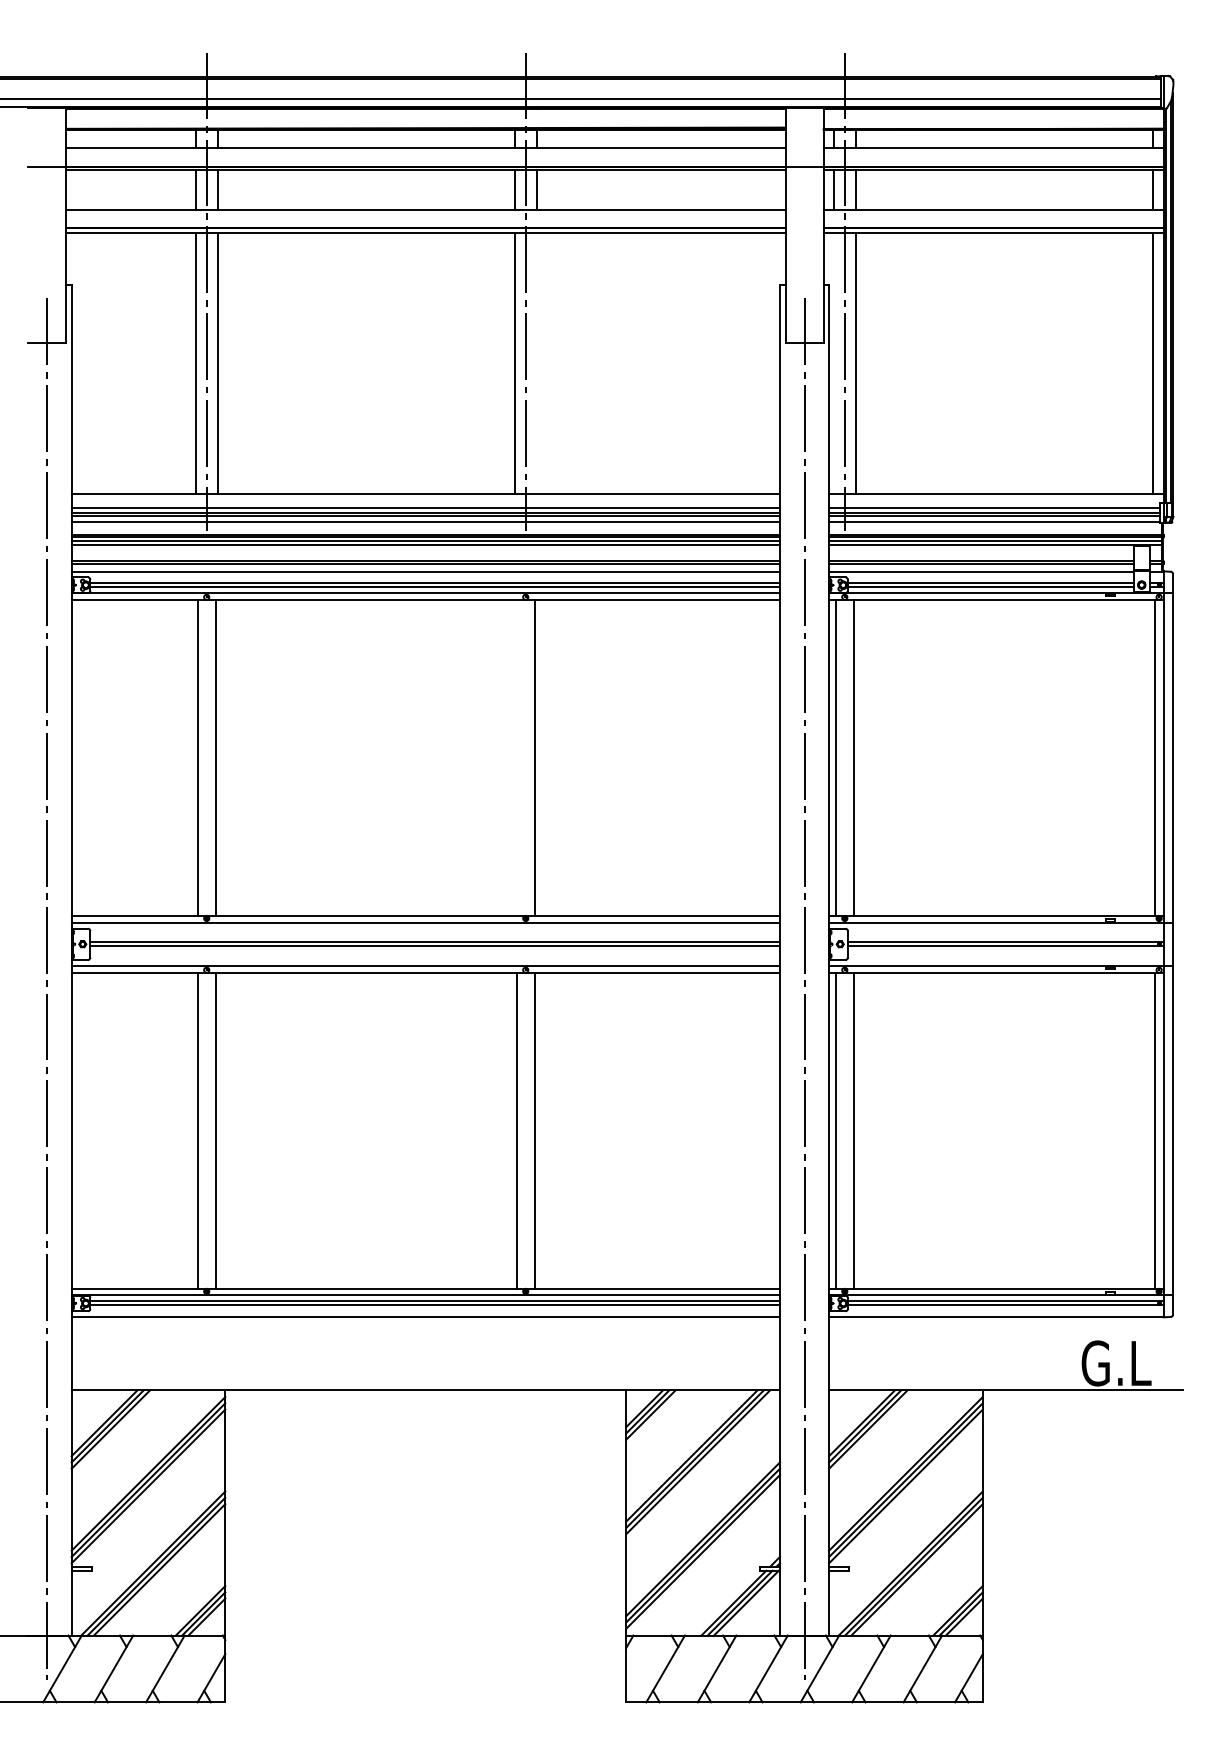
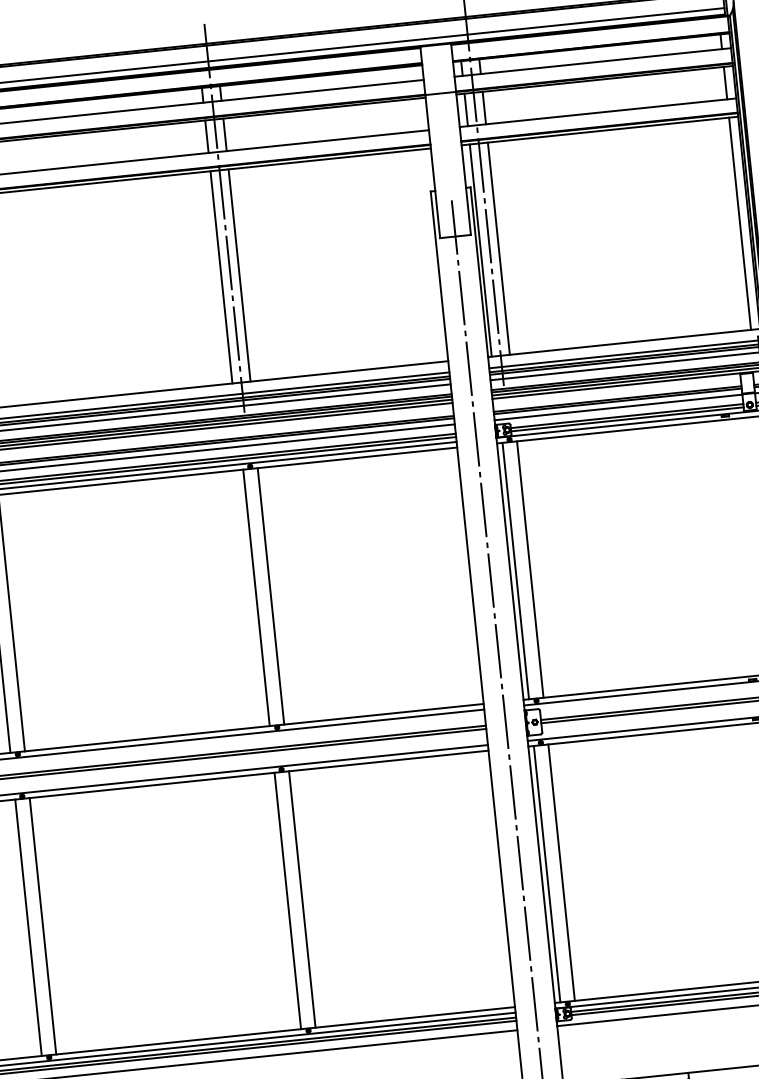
line: (536, 362) -> (239, 274), added
line: (833, 362) -> (480, 249), added
line: (516, 757) -> (256, 597), added

